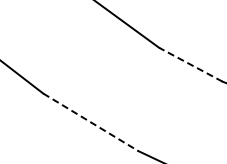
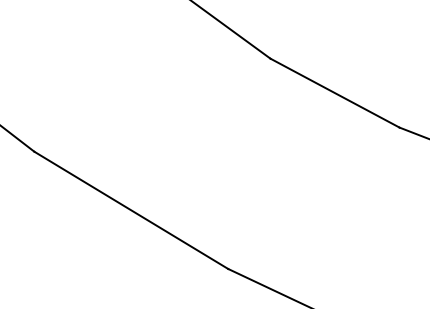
line: (190, 64) -> (334, 92), dashed -> solid
line: (90, 122) -> (130, 210), dashed -> solid

